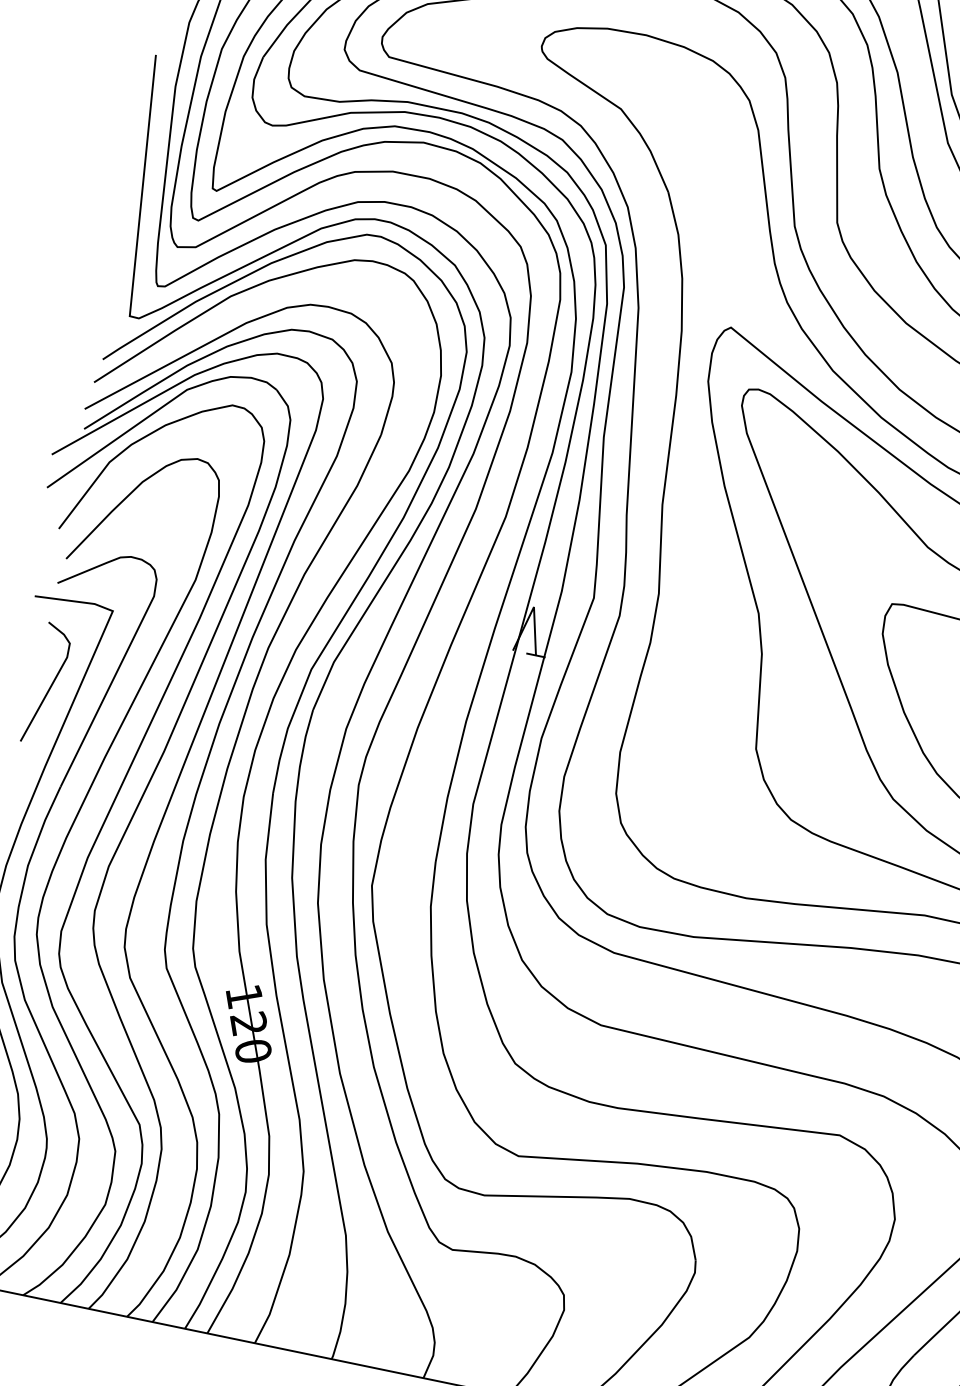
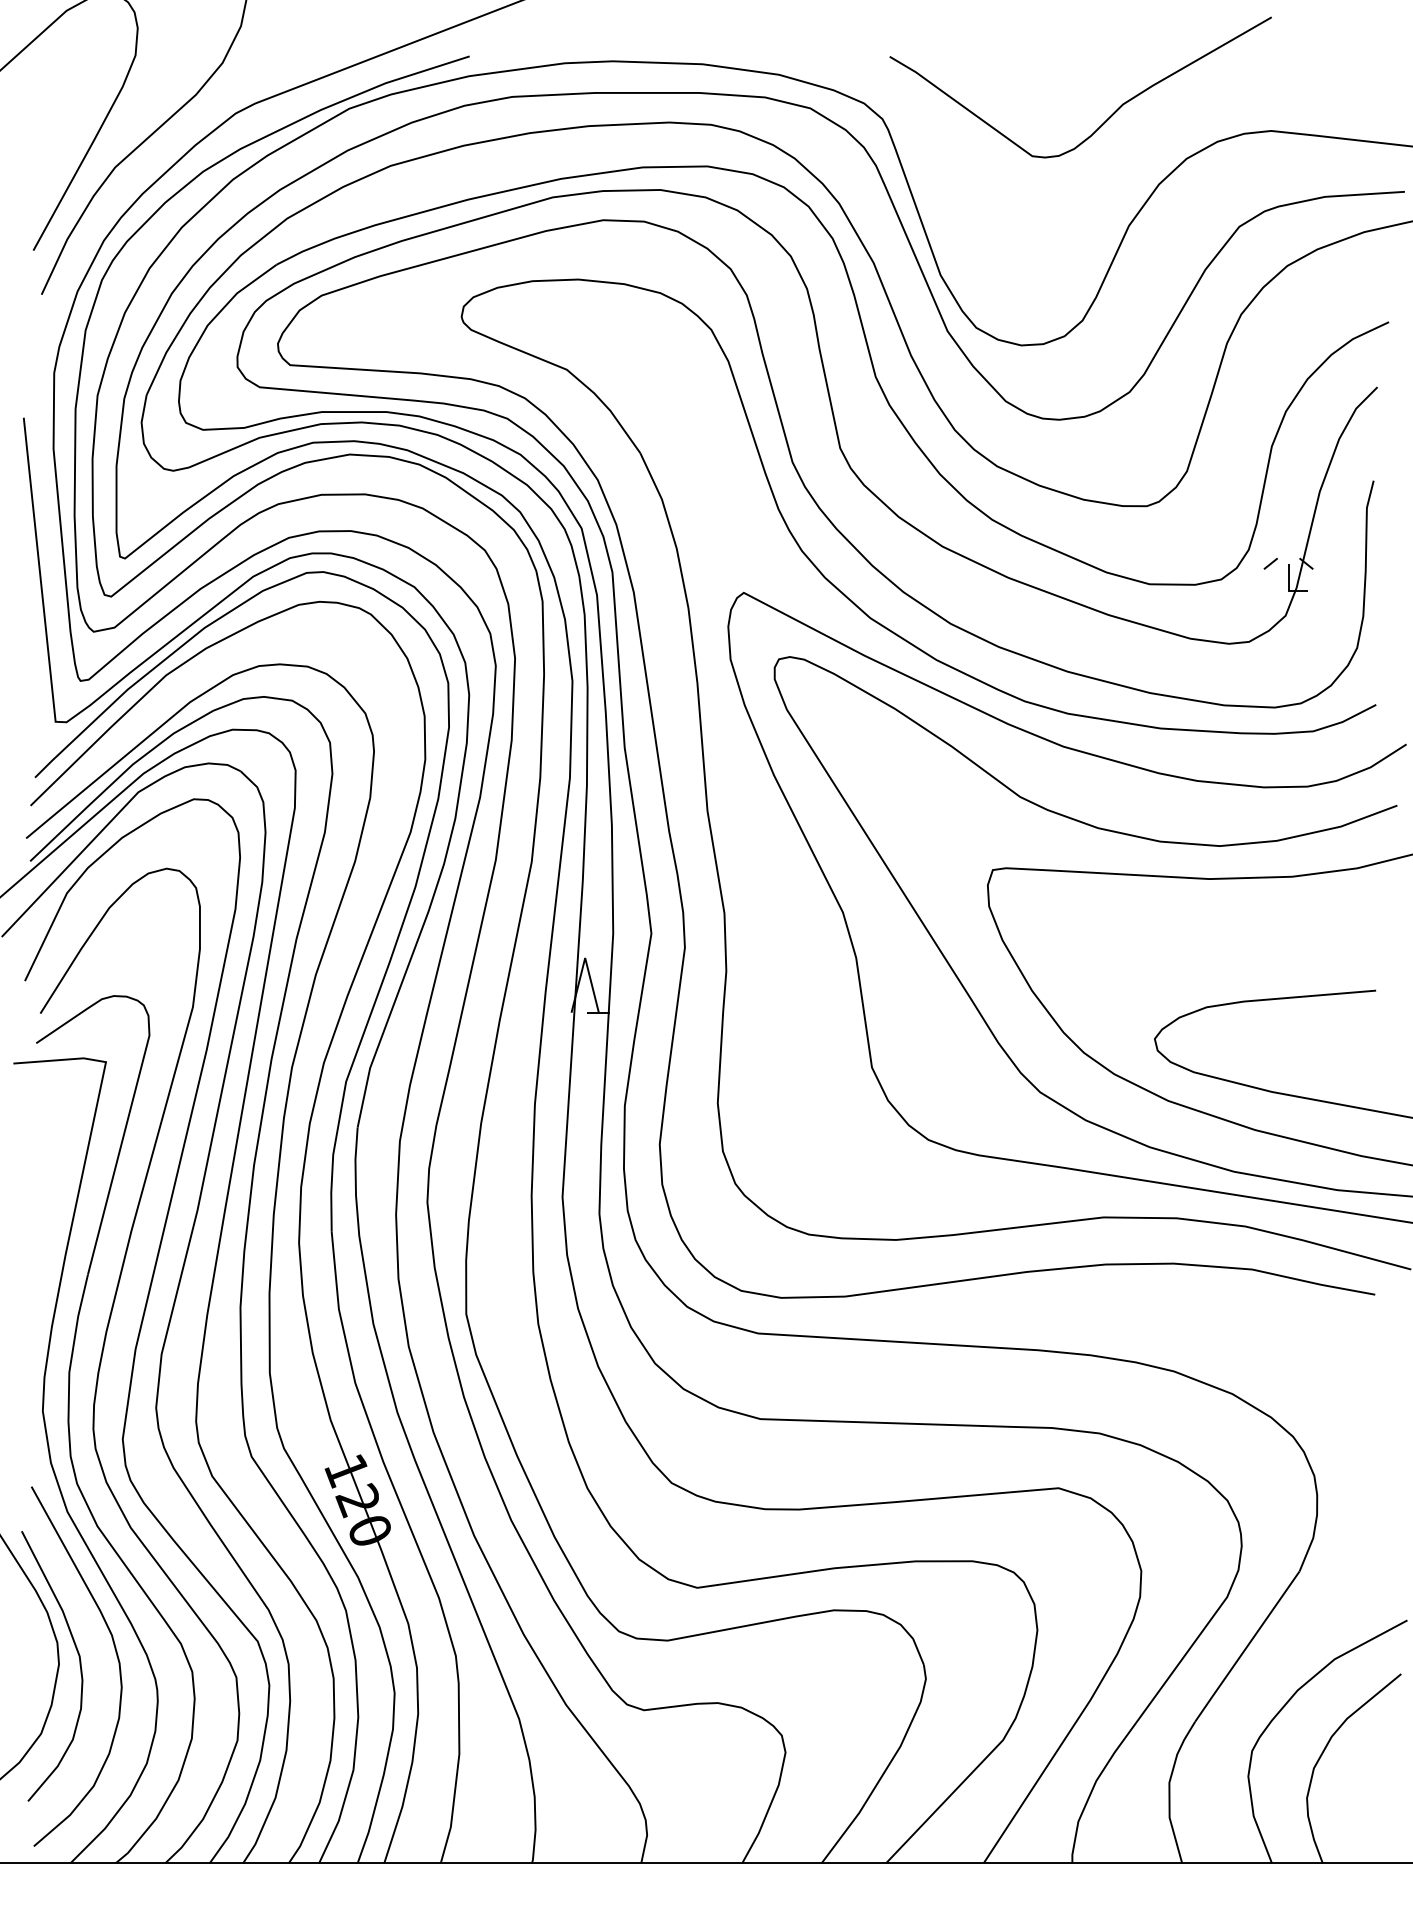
line: (50, 685) -> (52, 1161), removed

